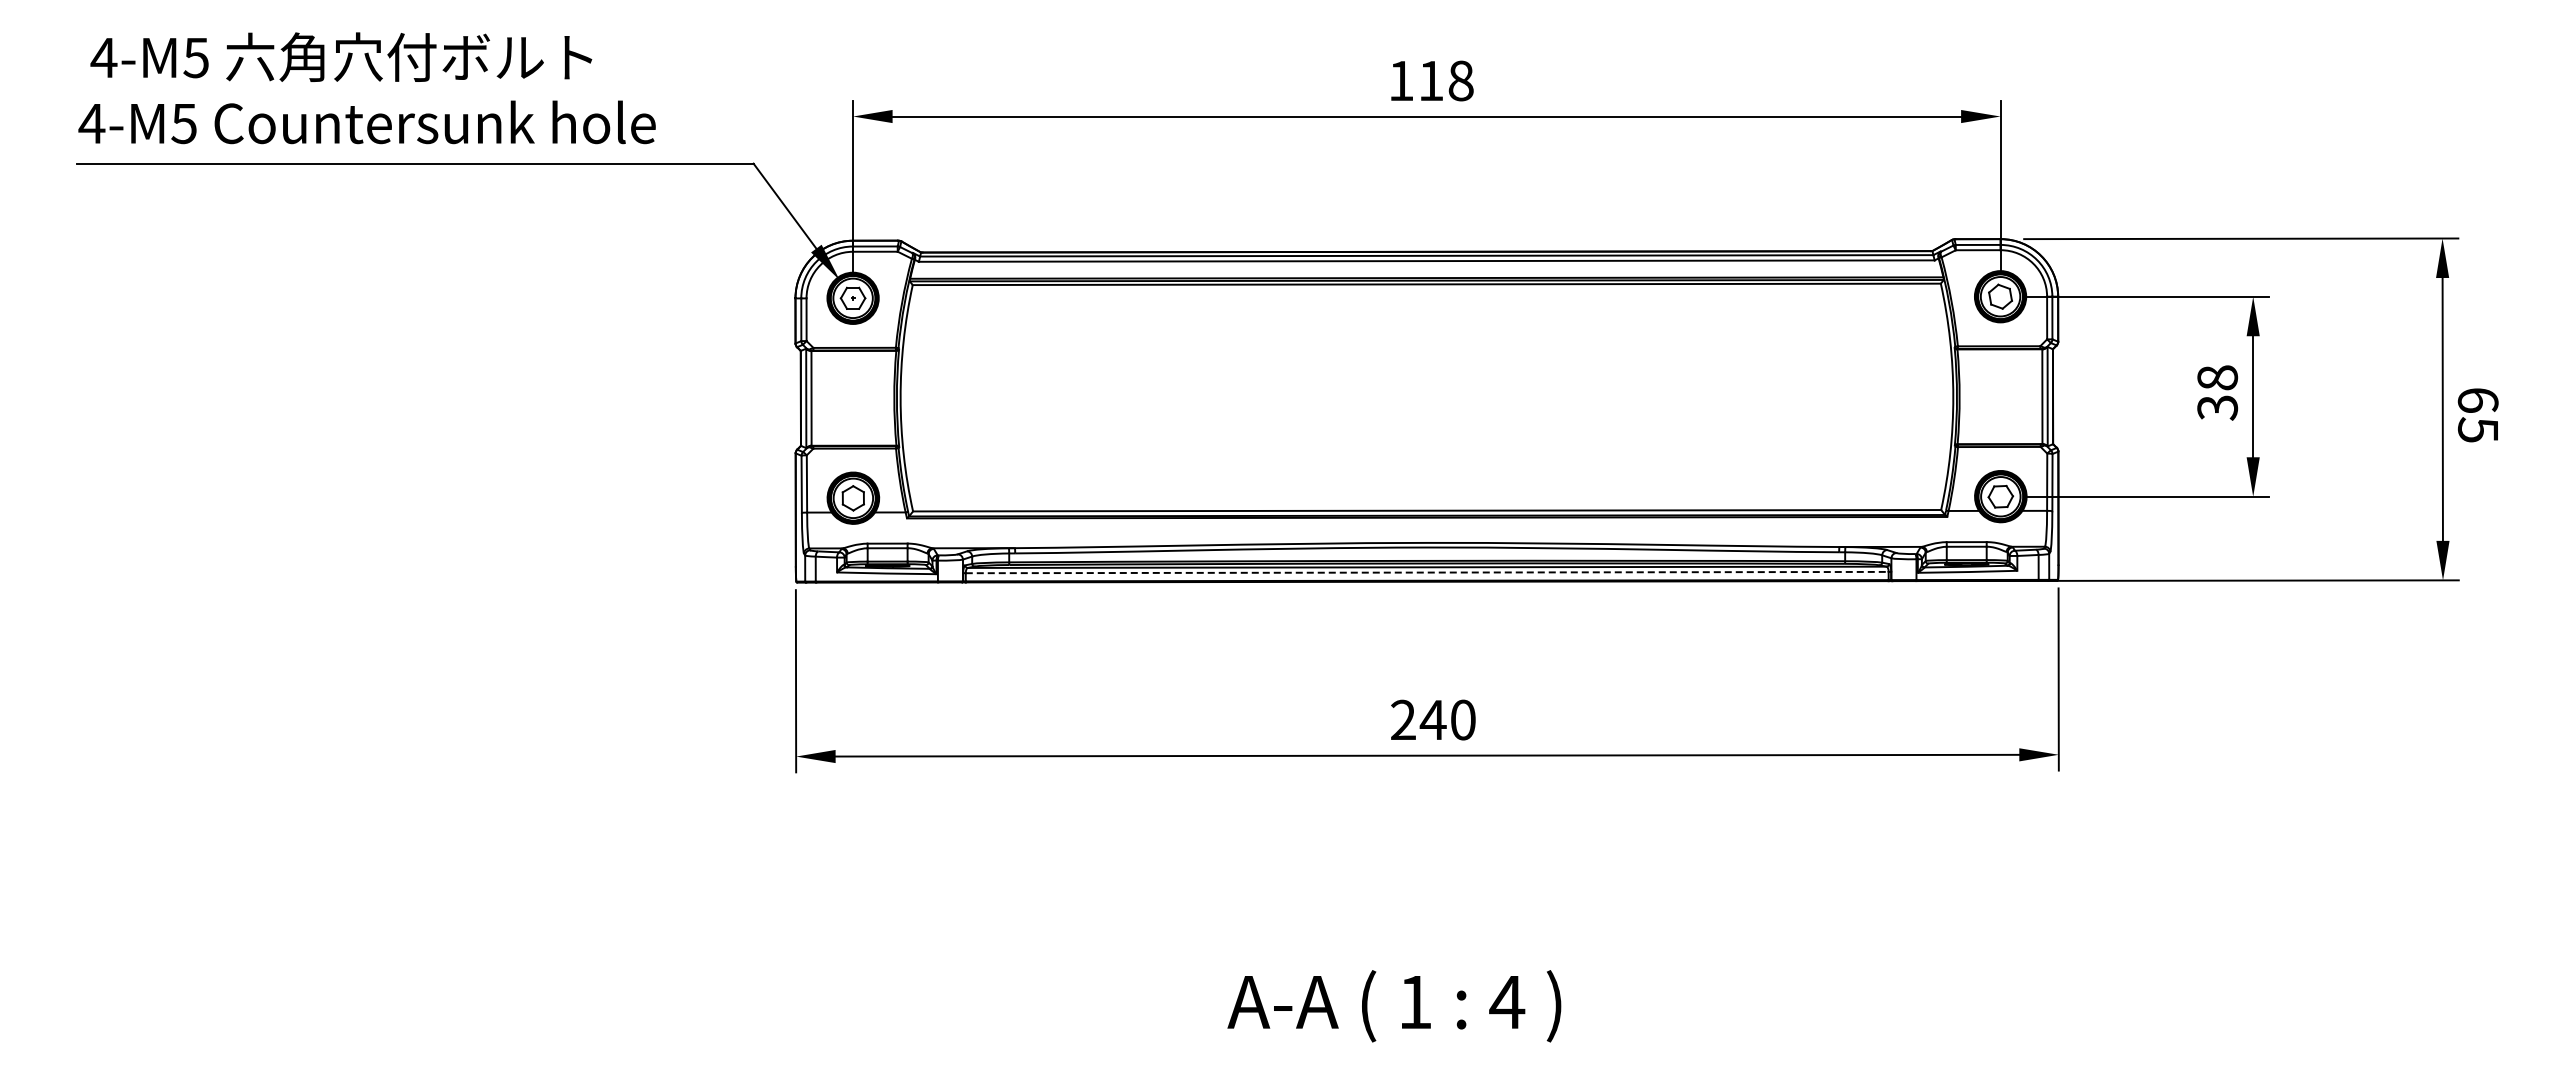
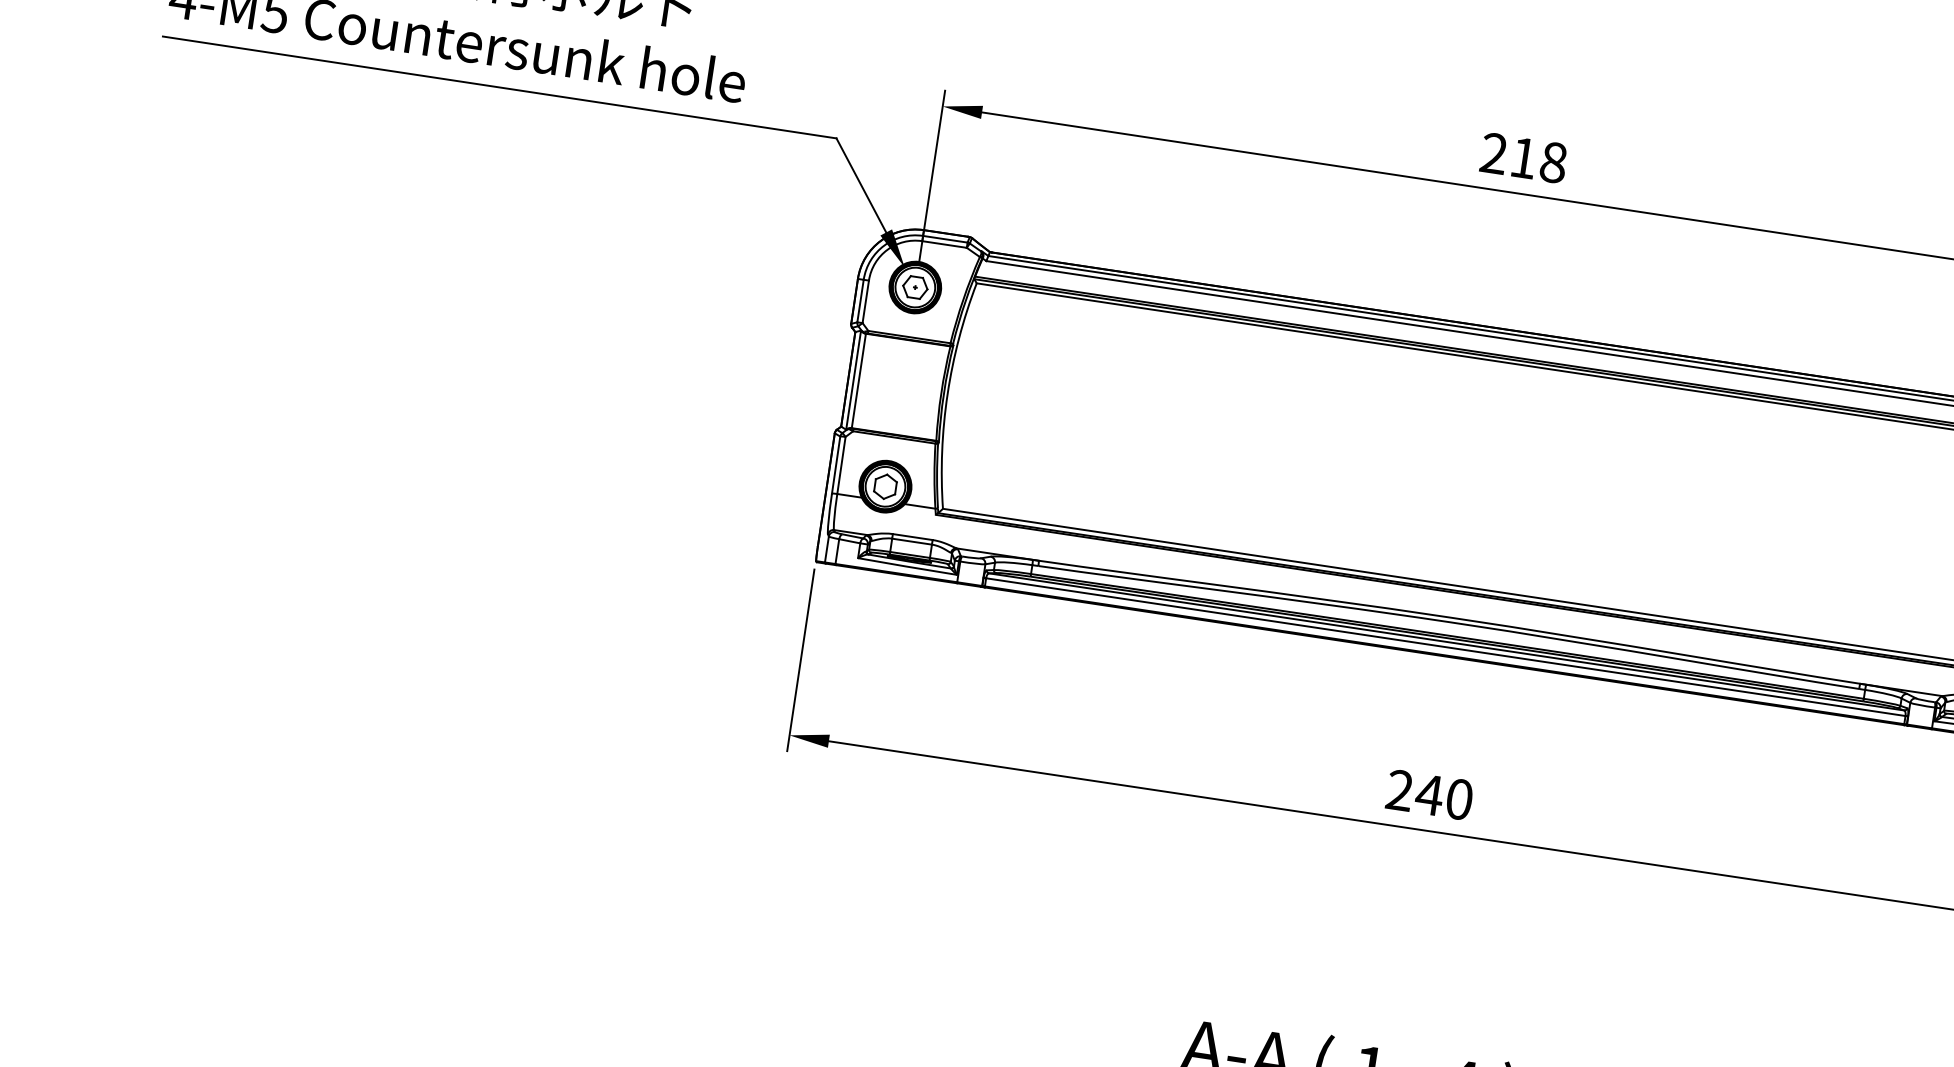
text: (1401, 80) -> (1494, 153), 118 -> 218
line: (1427, 572) -> (1446, 647), dashed -> solid

